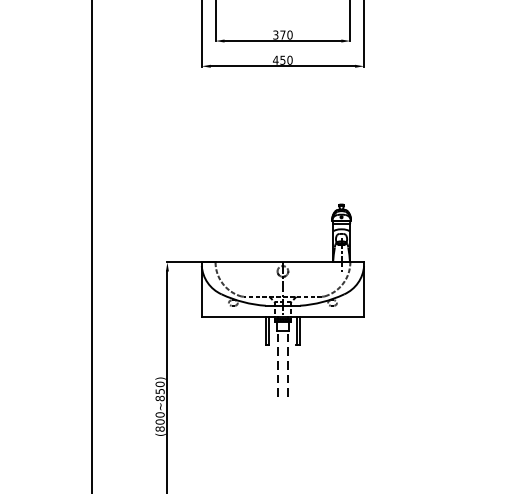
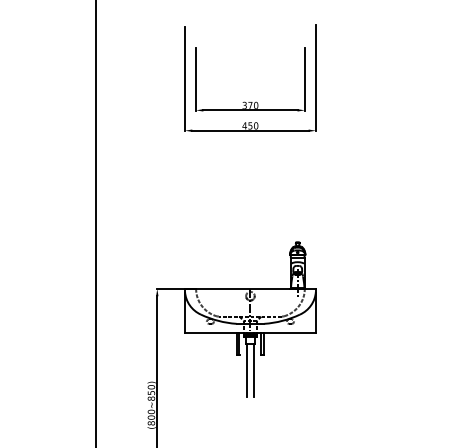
line: (278, 363) -> (246, 370), dashed -> solid
line: (287, 363) -> (254, 370), dashed -> solid

